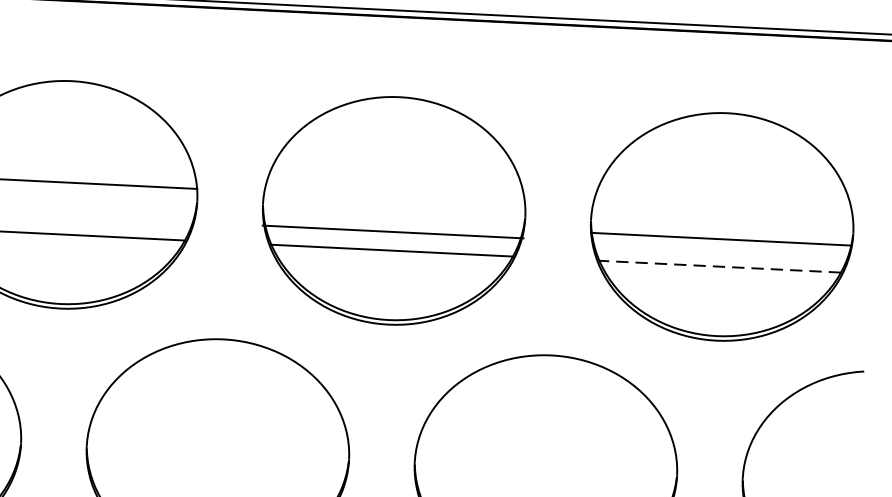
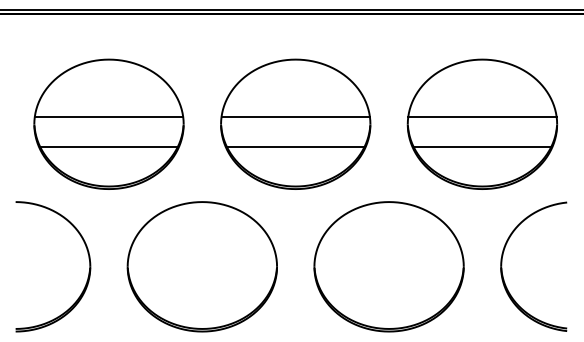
line: (392, 232) -> (295, 117), moved
line: (721, 239) -> (482, 117), moved
line: (720, 265) -> (482, 146), dashed -> solid

